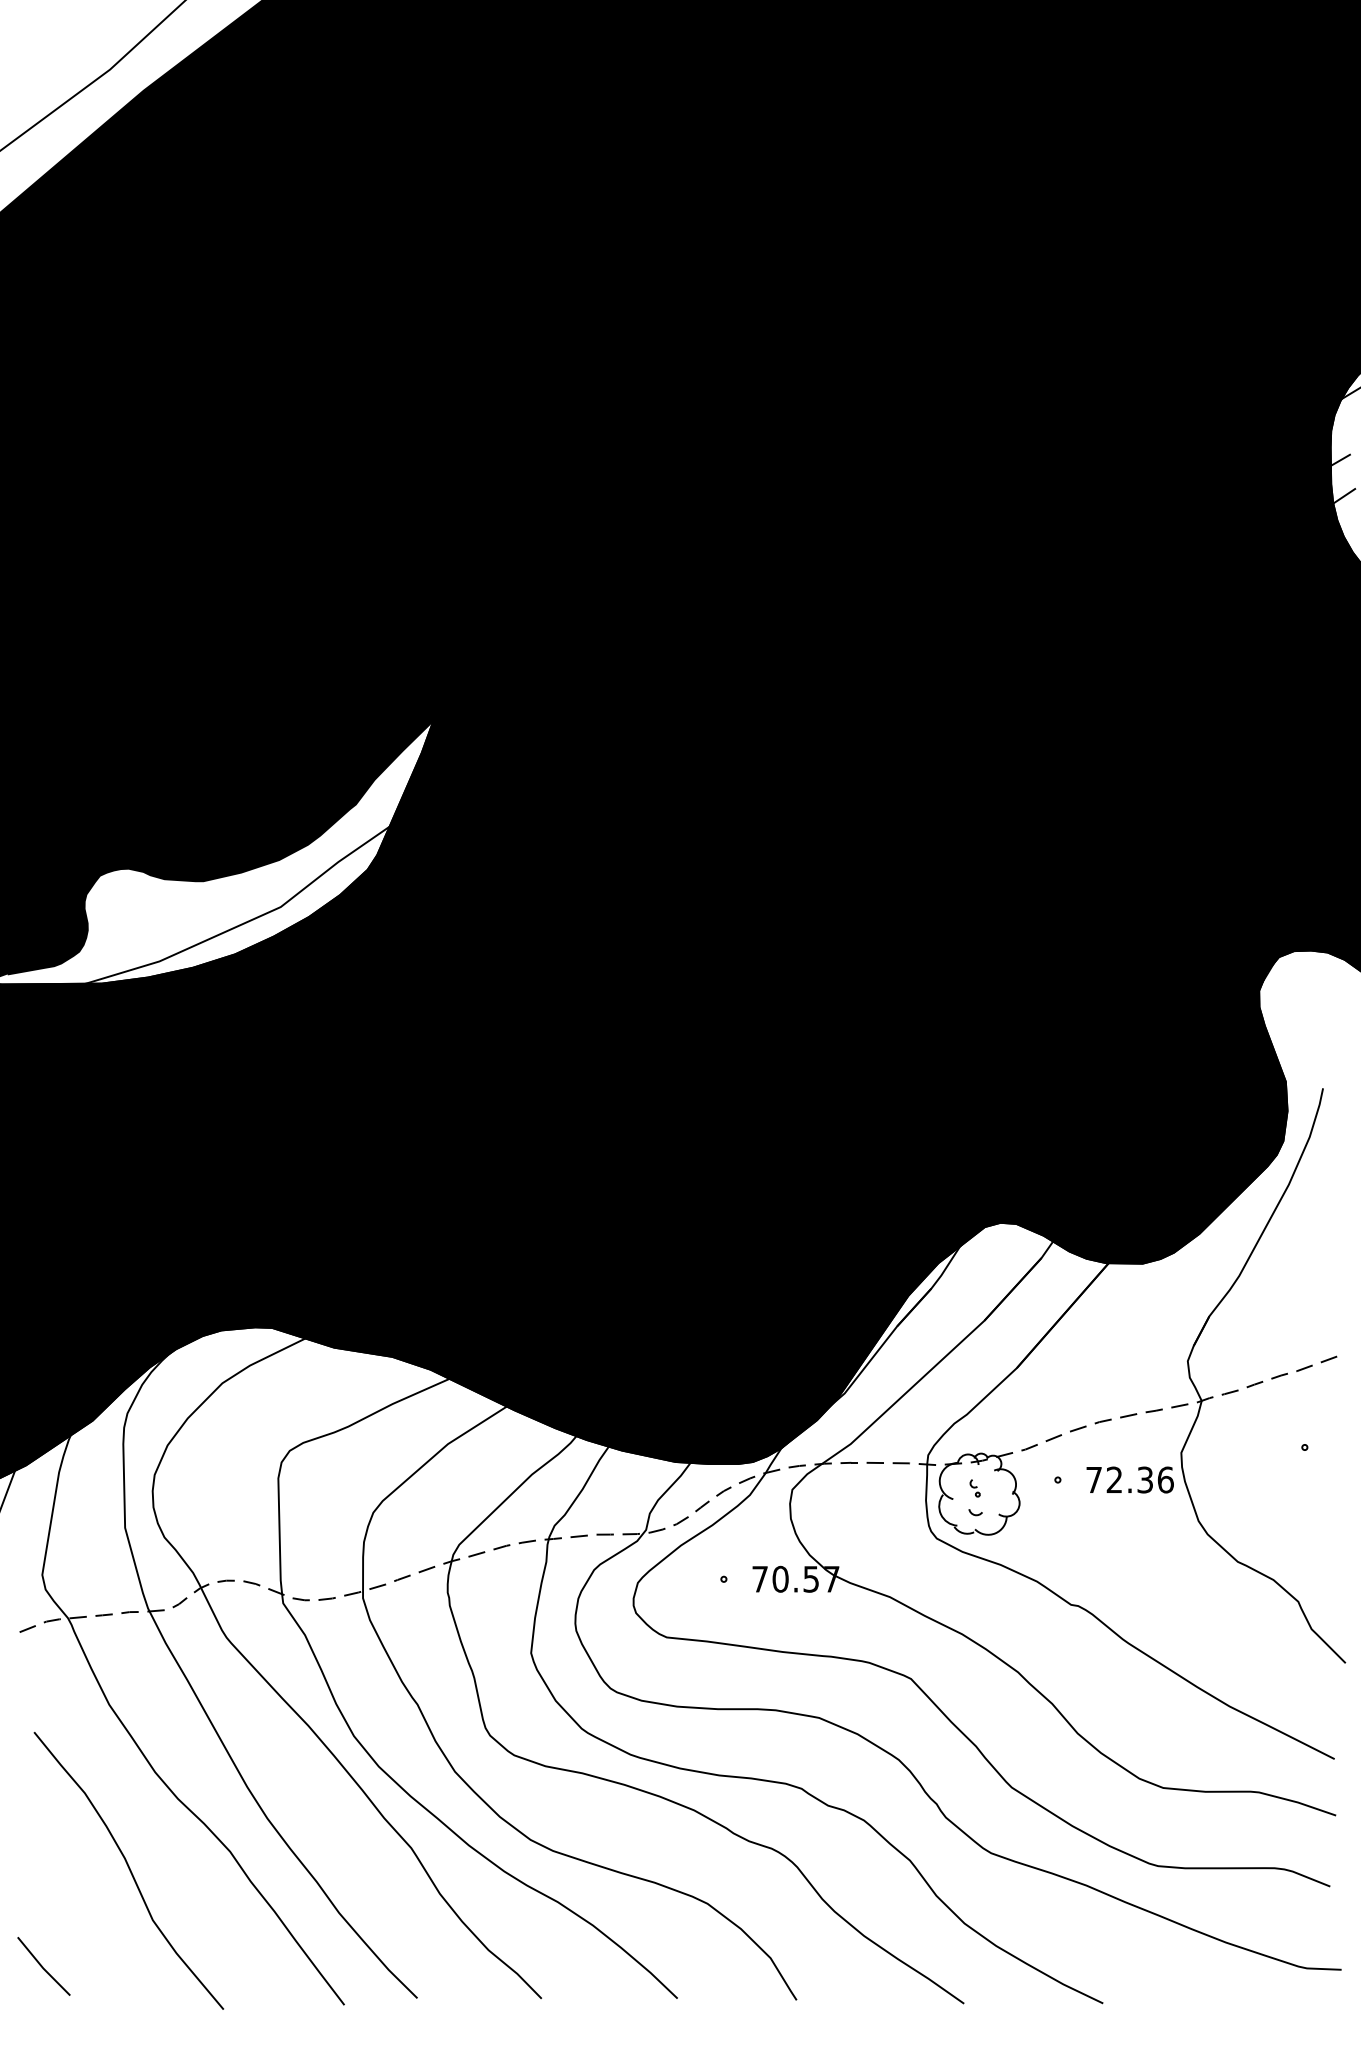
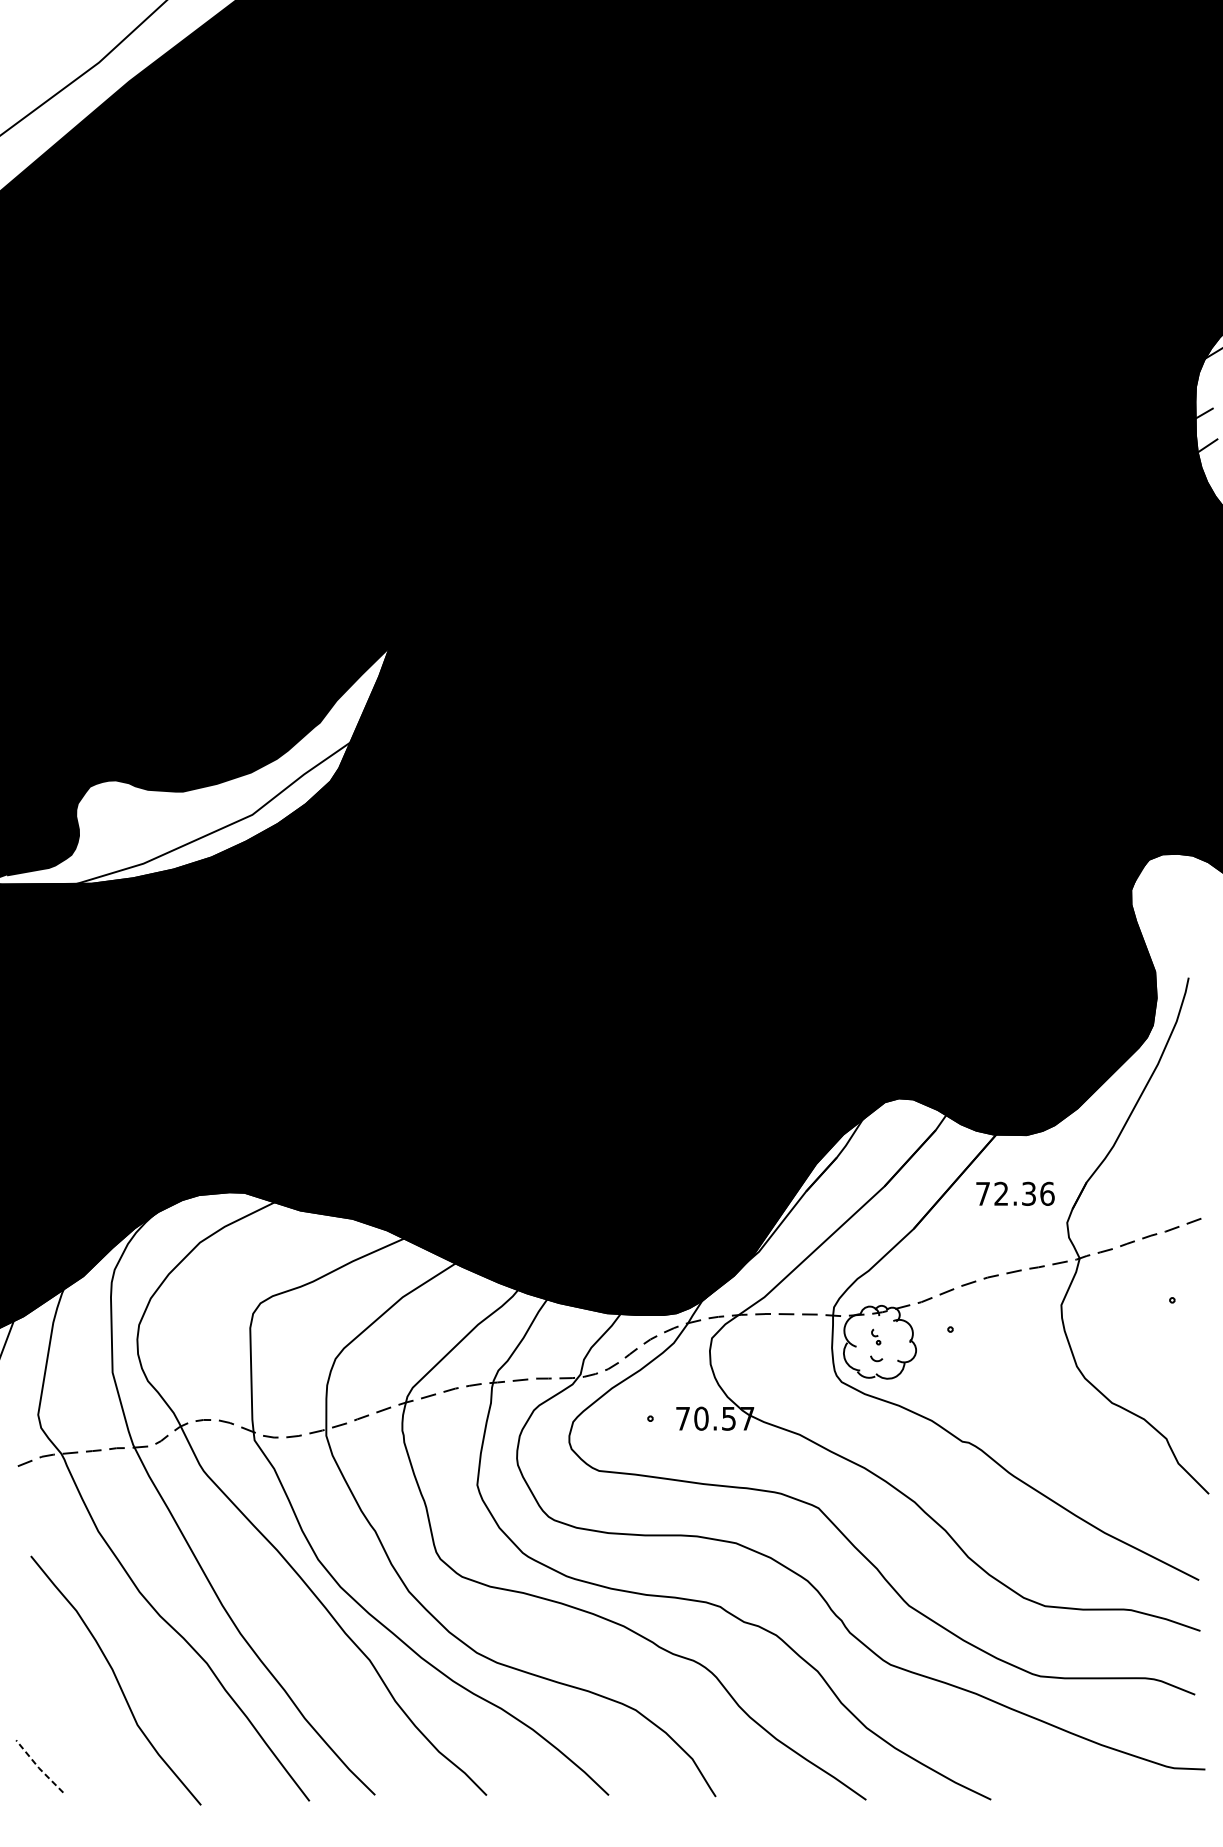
text: (1129, 1479) -> (1014, 1193), moved
line: (42, 1967) -> (38, 1767), solid -> dashed

